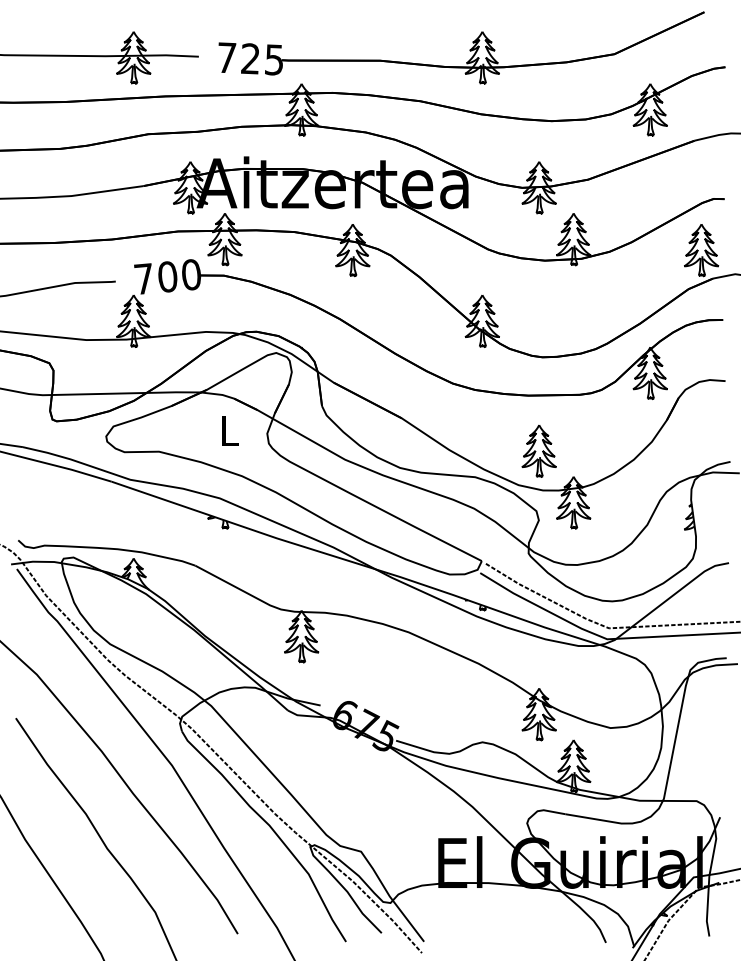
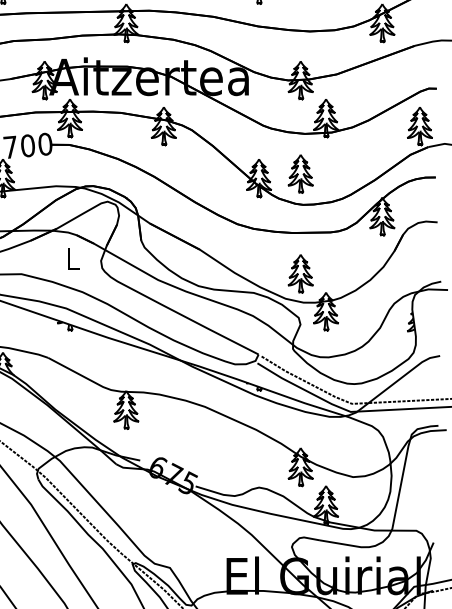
part: (538, 314) -> (300, 173), added

